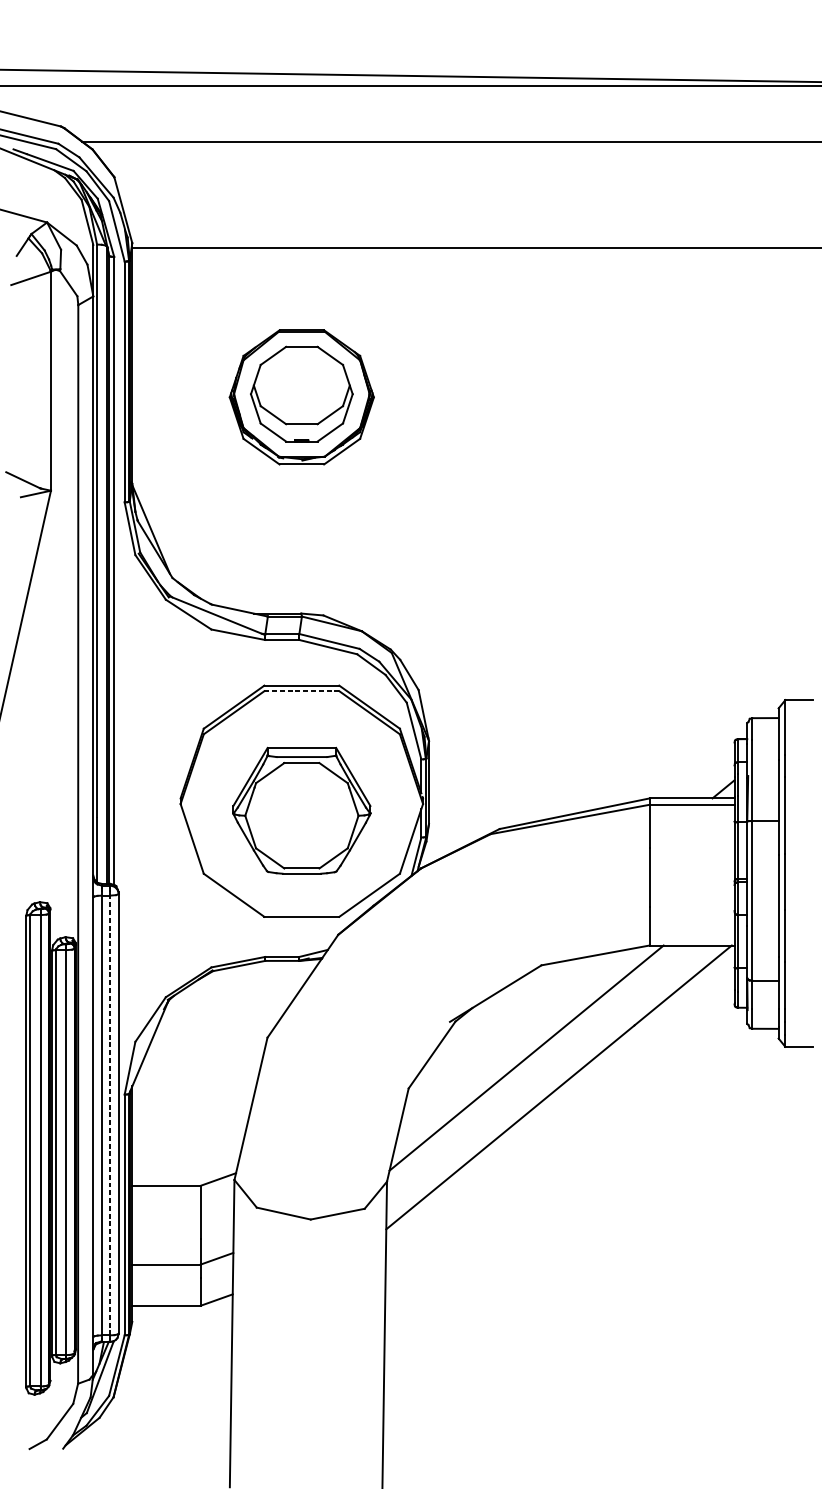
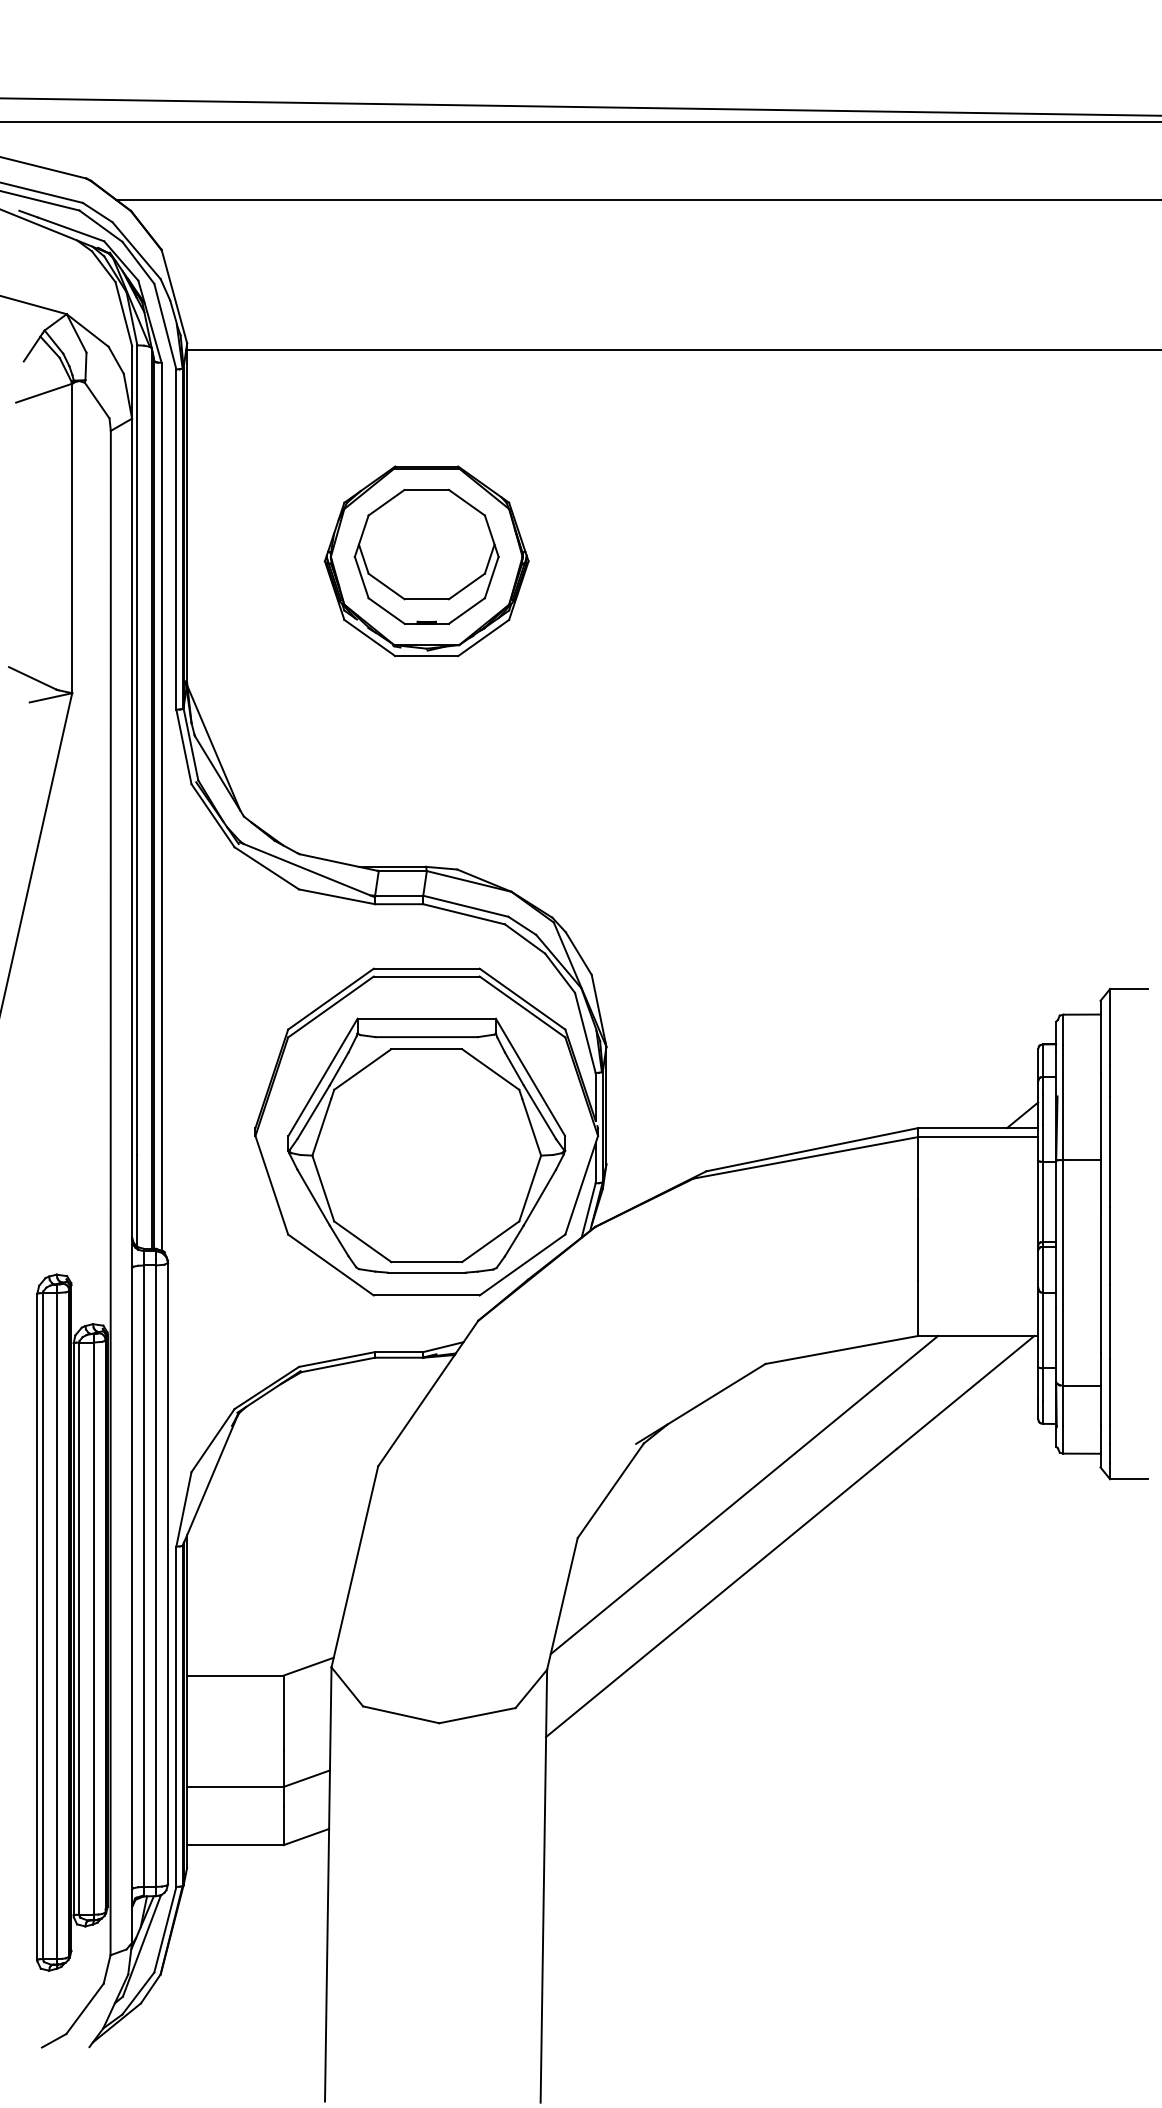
line: (301, 691) -> (426, 976), dashed -> solid
part: (301, 810) -> (426, 1145), size x1.43
line: (110, 1115) -> (156, 1576), dashed -> solid

